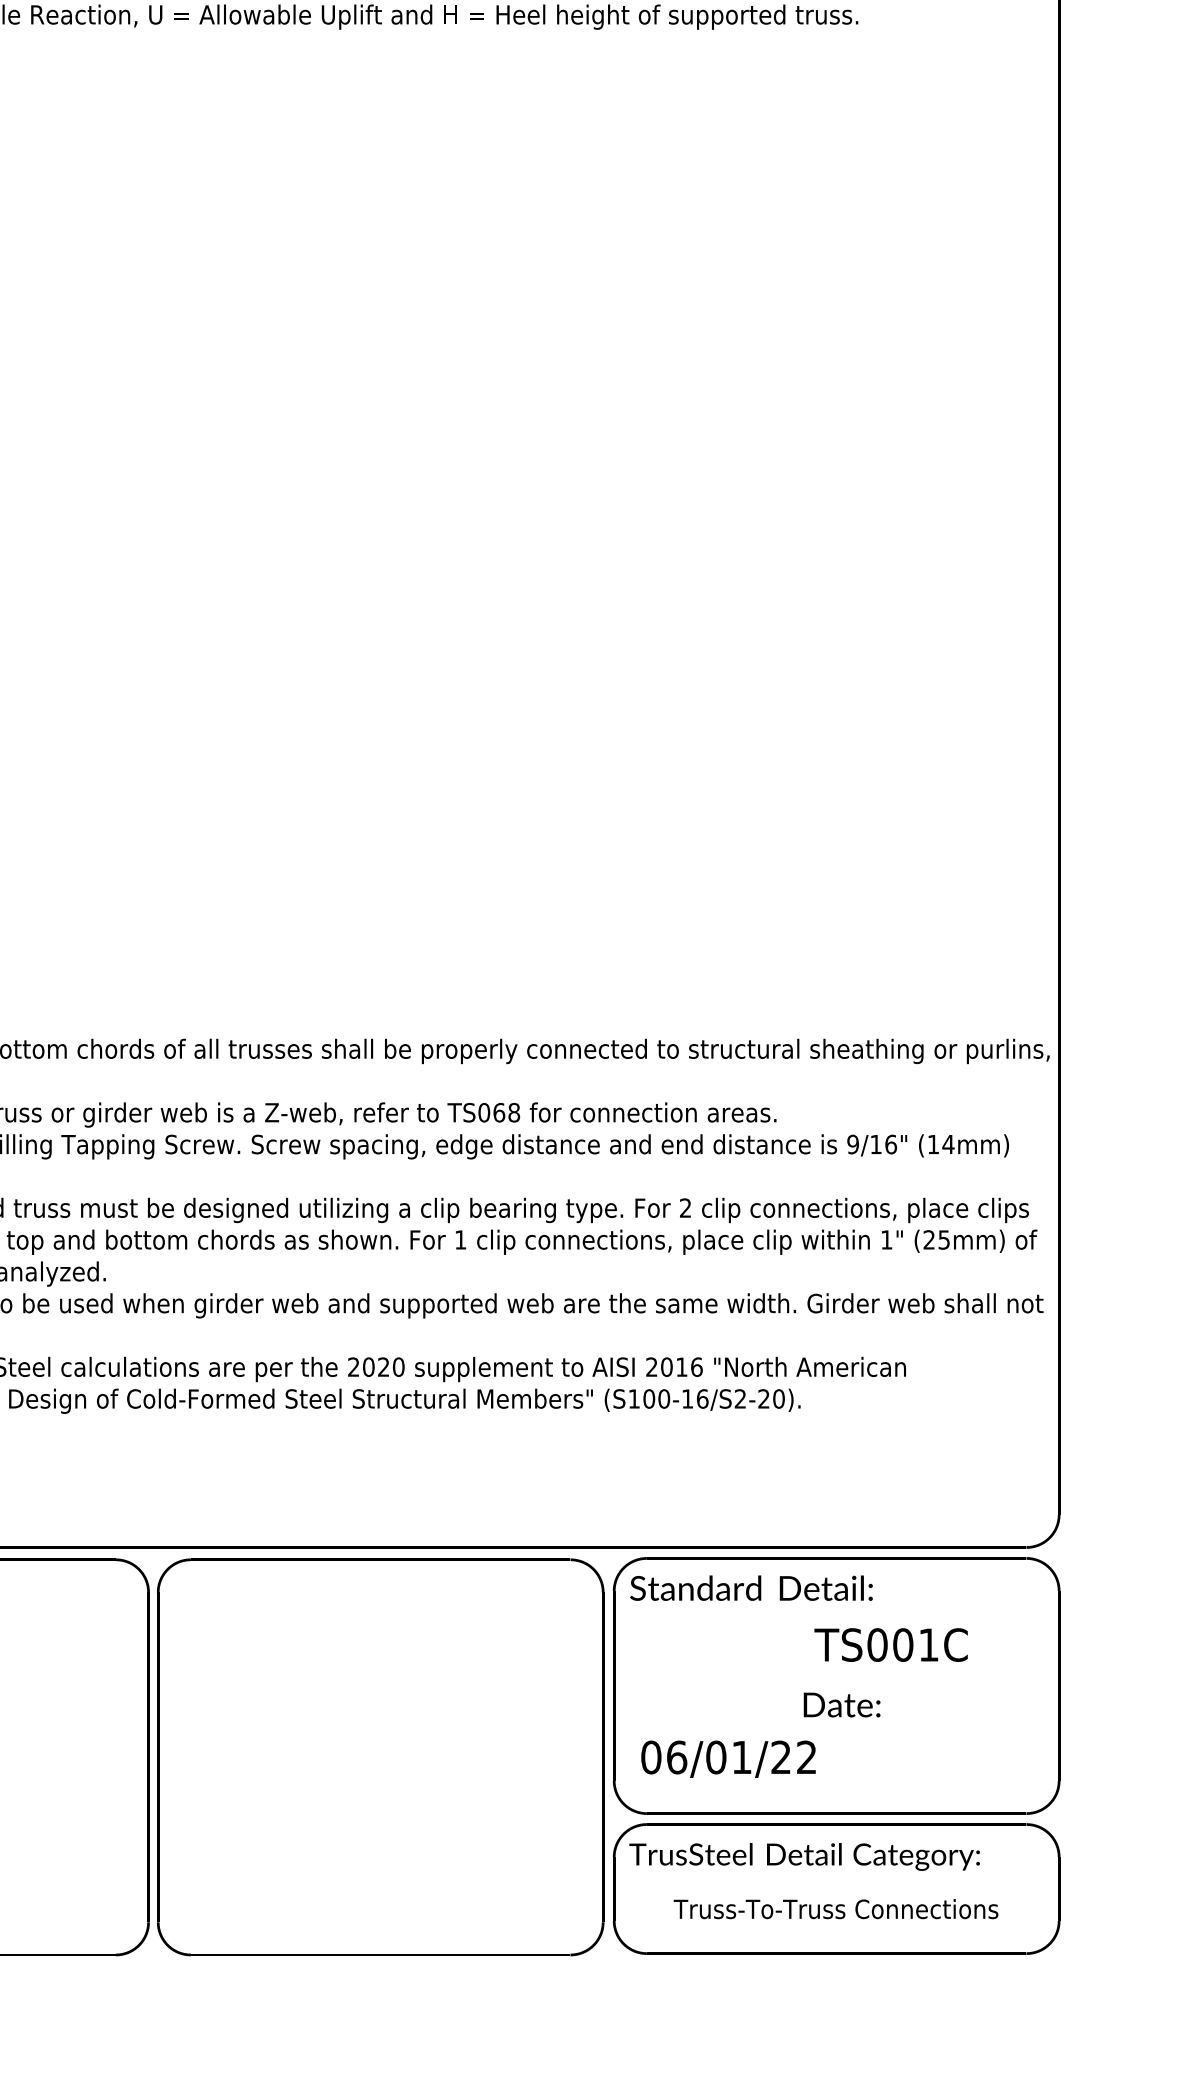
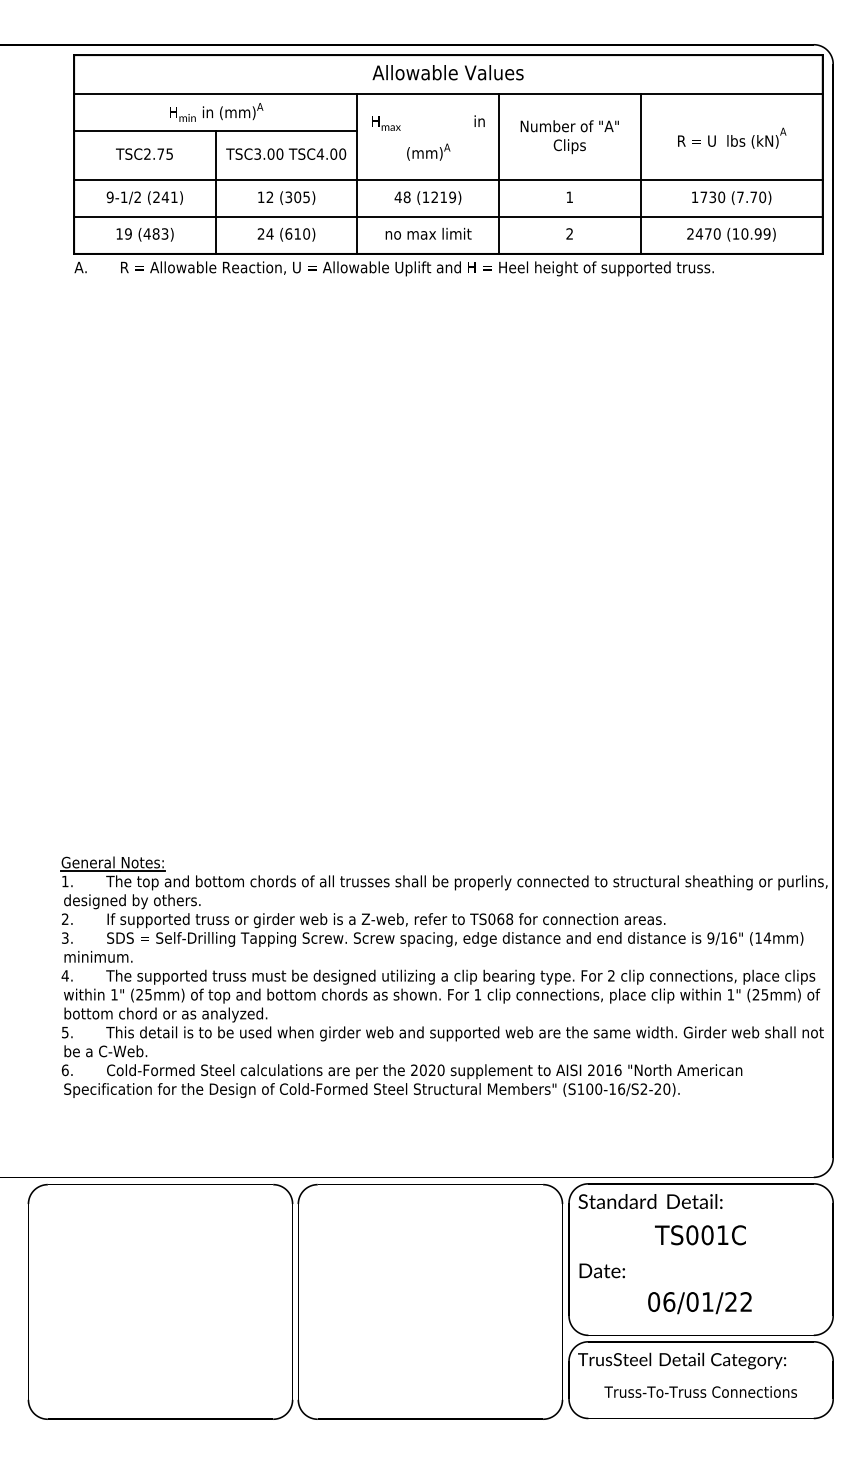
text: (891, 1645) -> (700, 1235), moved
text: (840, 1704) -> (601, 1270), moved
text: (727, 1759) -> (699, 1303), moved

